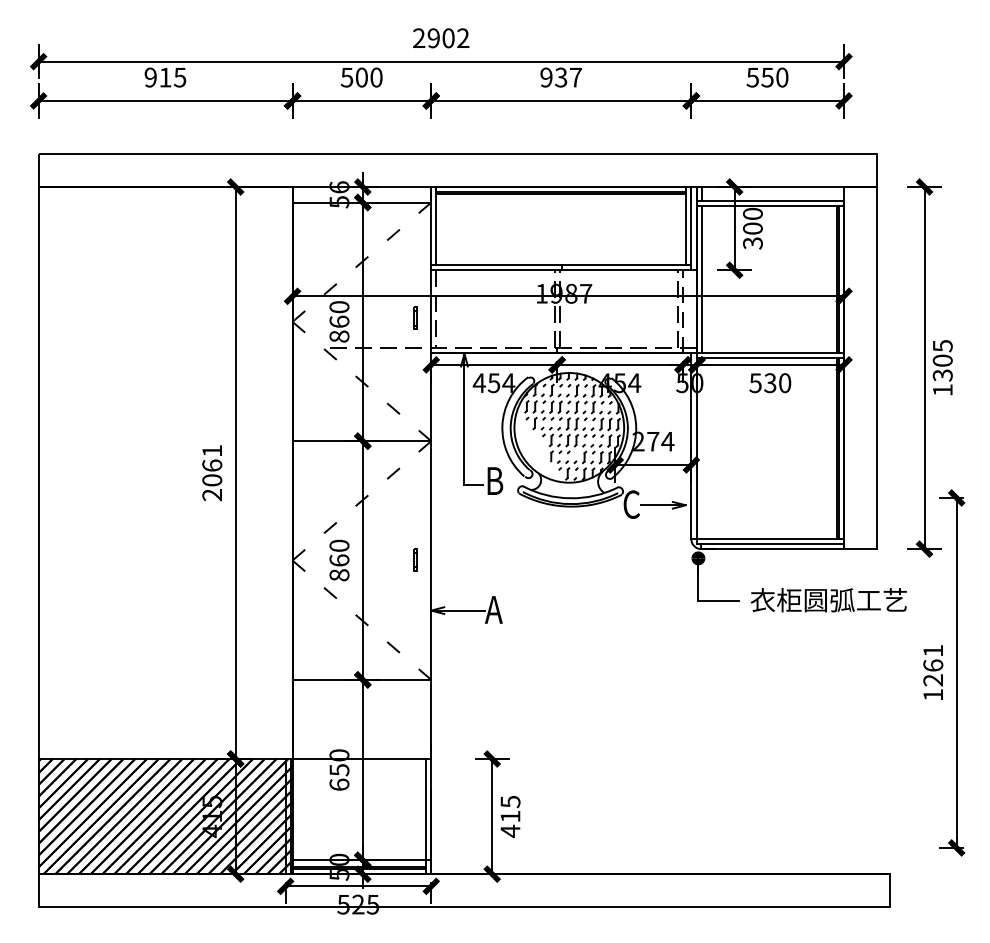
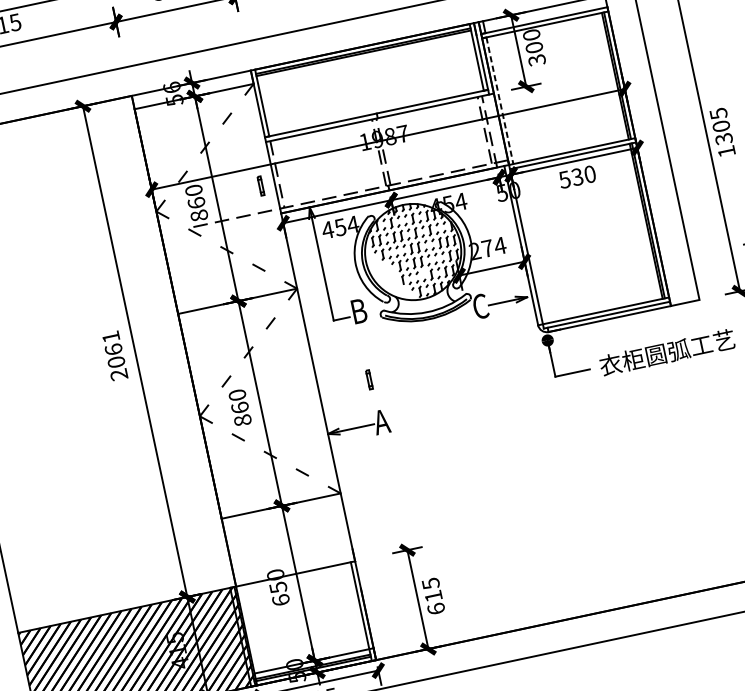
line: (701, 279) -> (499, 100), solid -> dashed
line: (414, 559) -> (368, 379), moved
text: (510, 831) -> (436, 609), 415 -> 615

